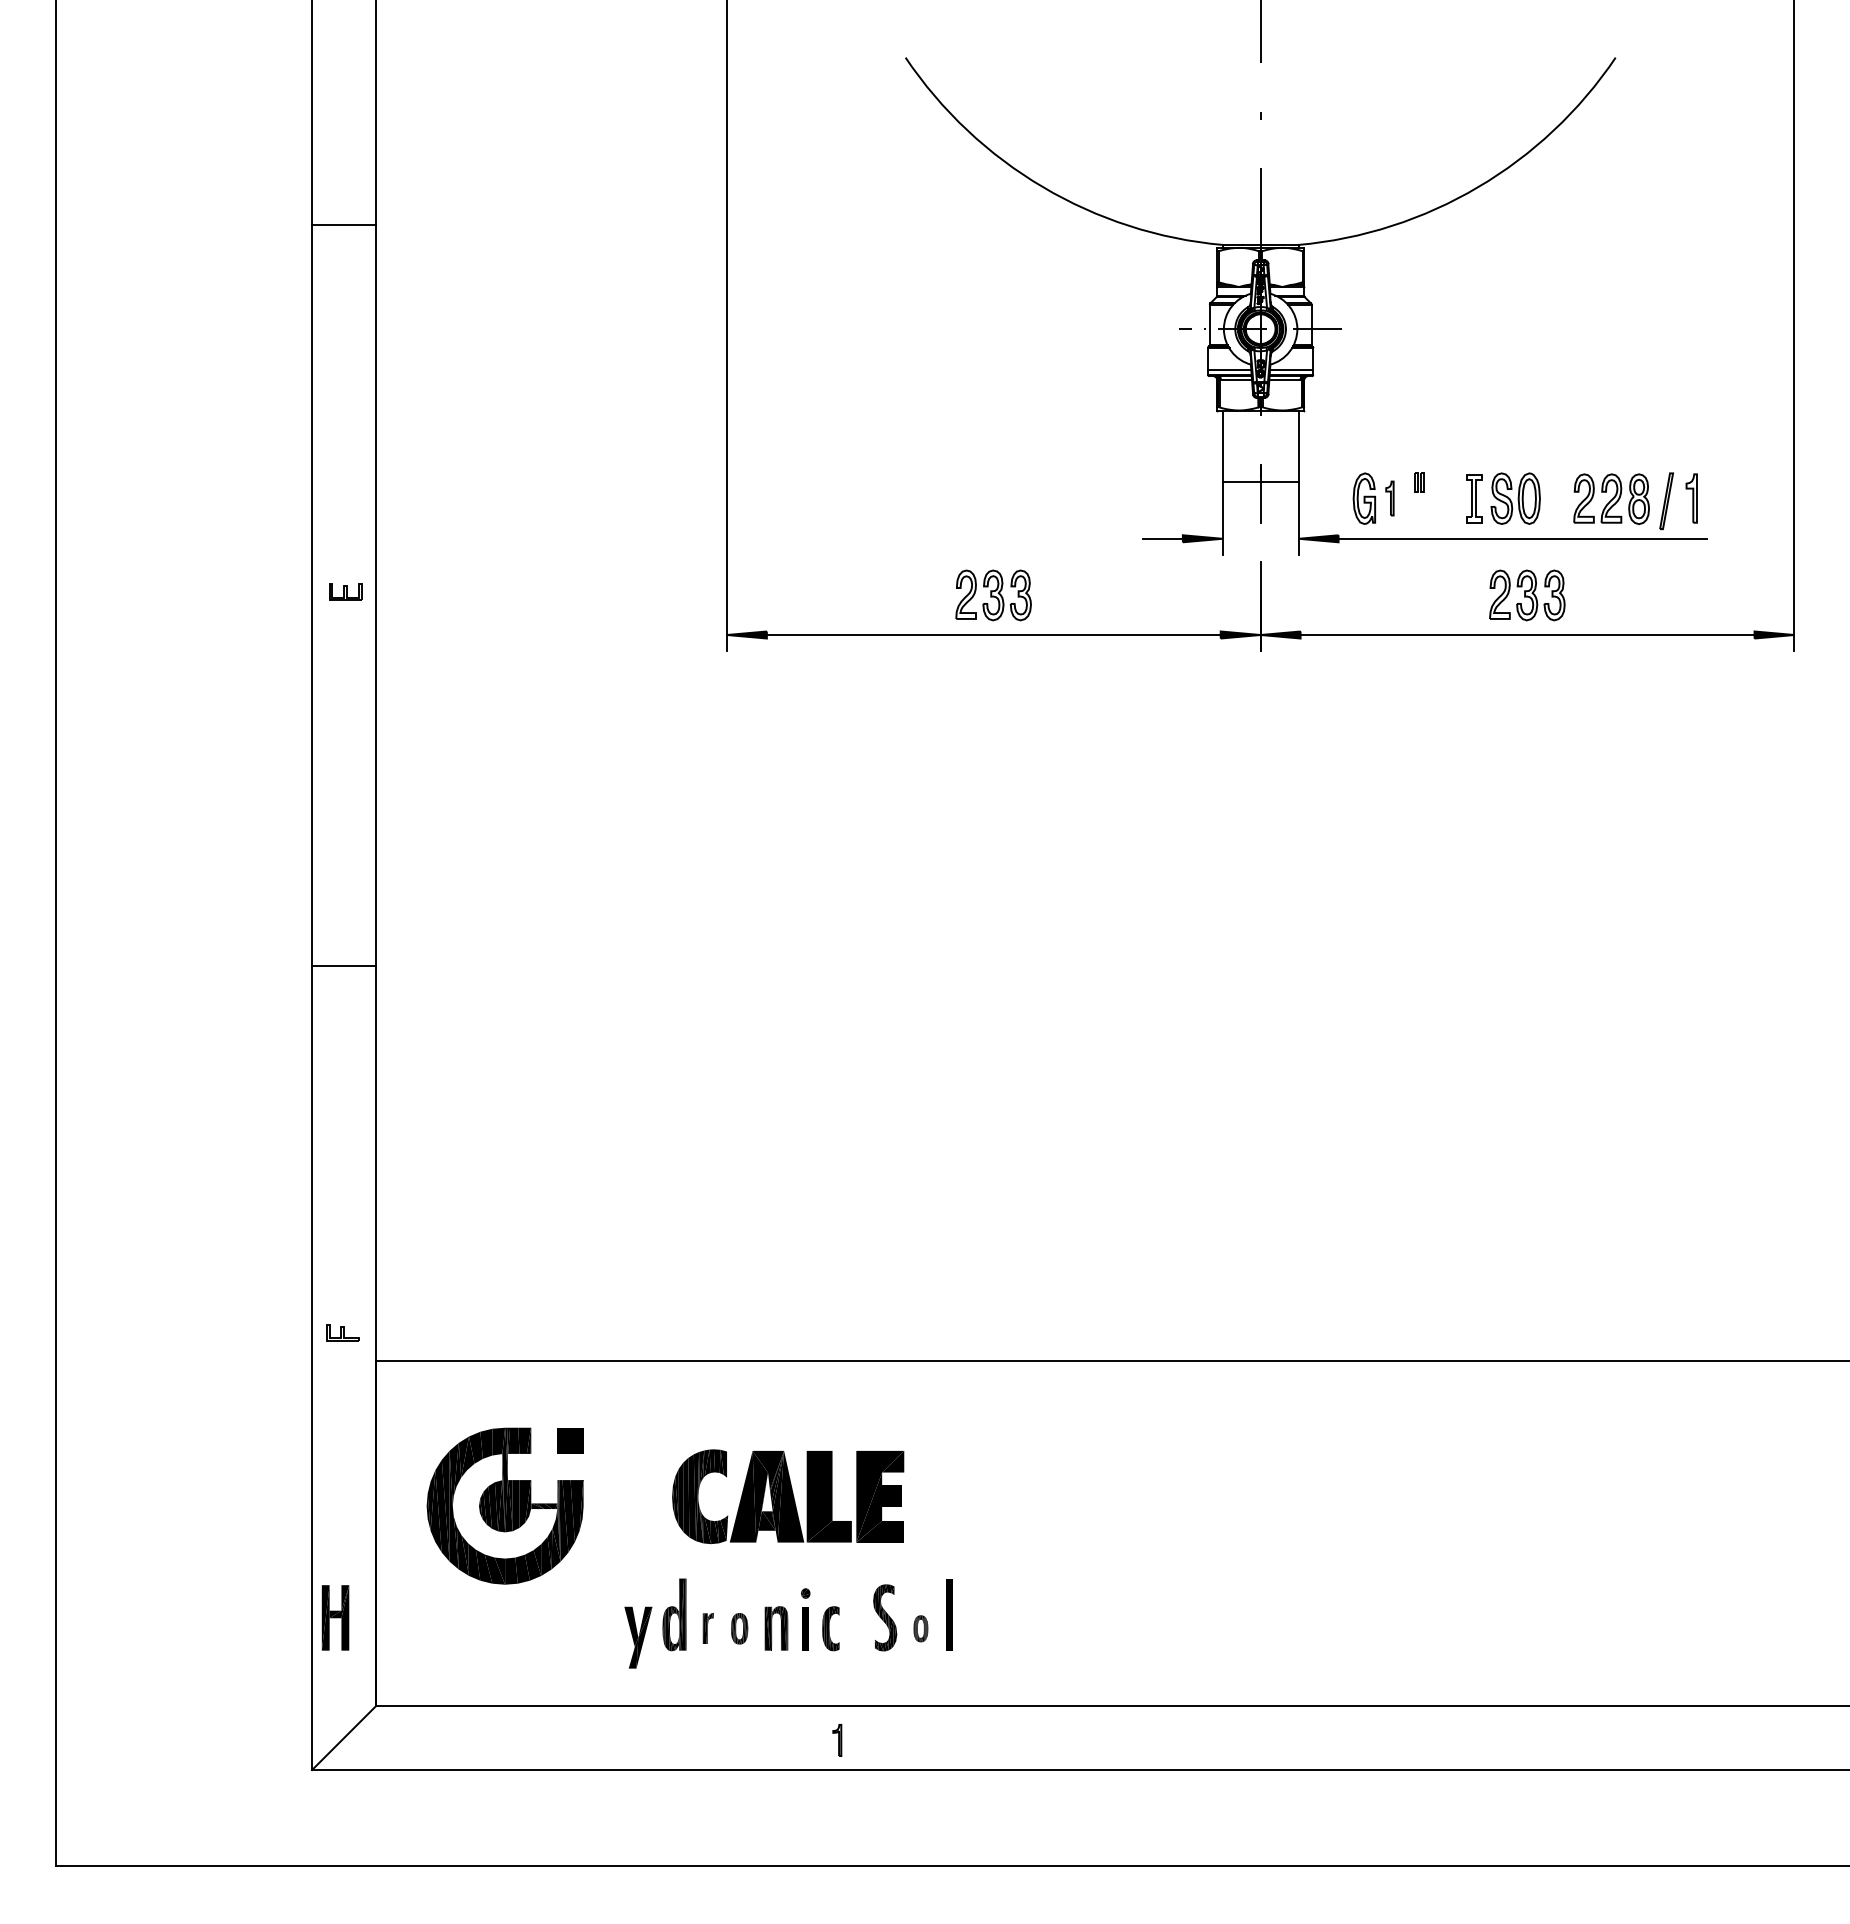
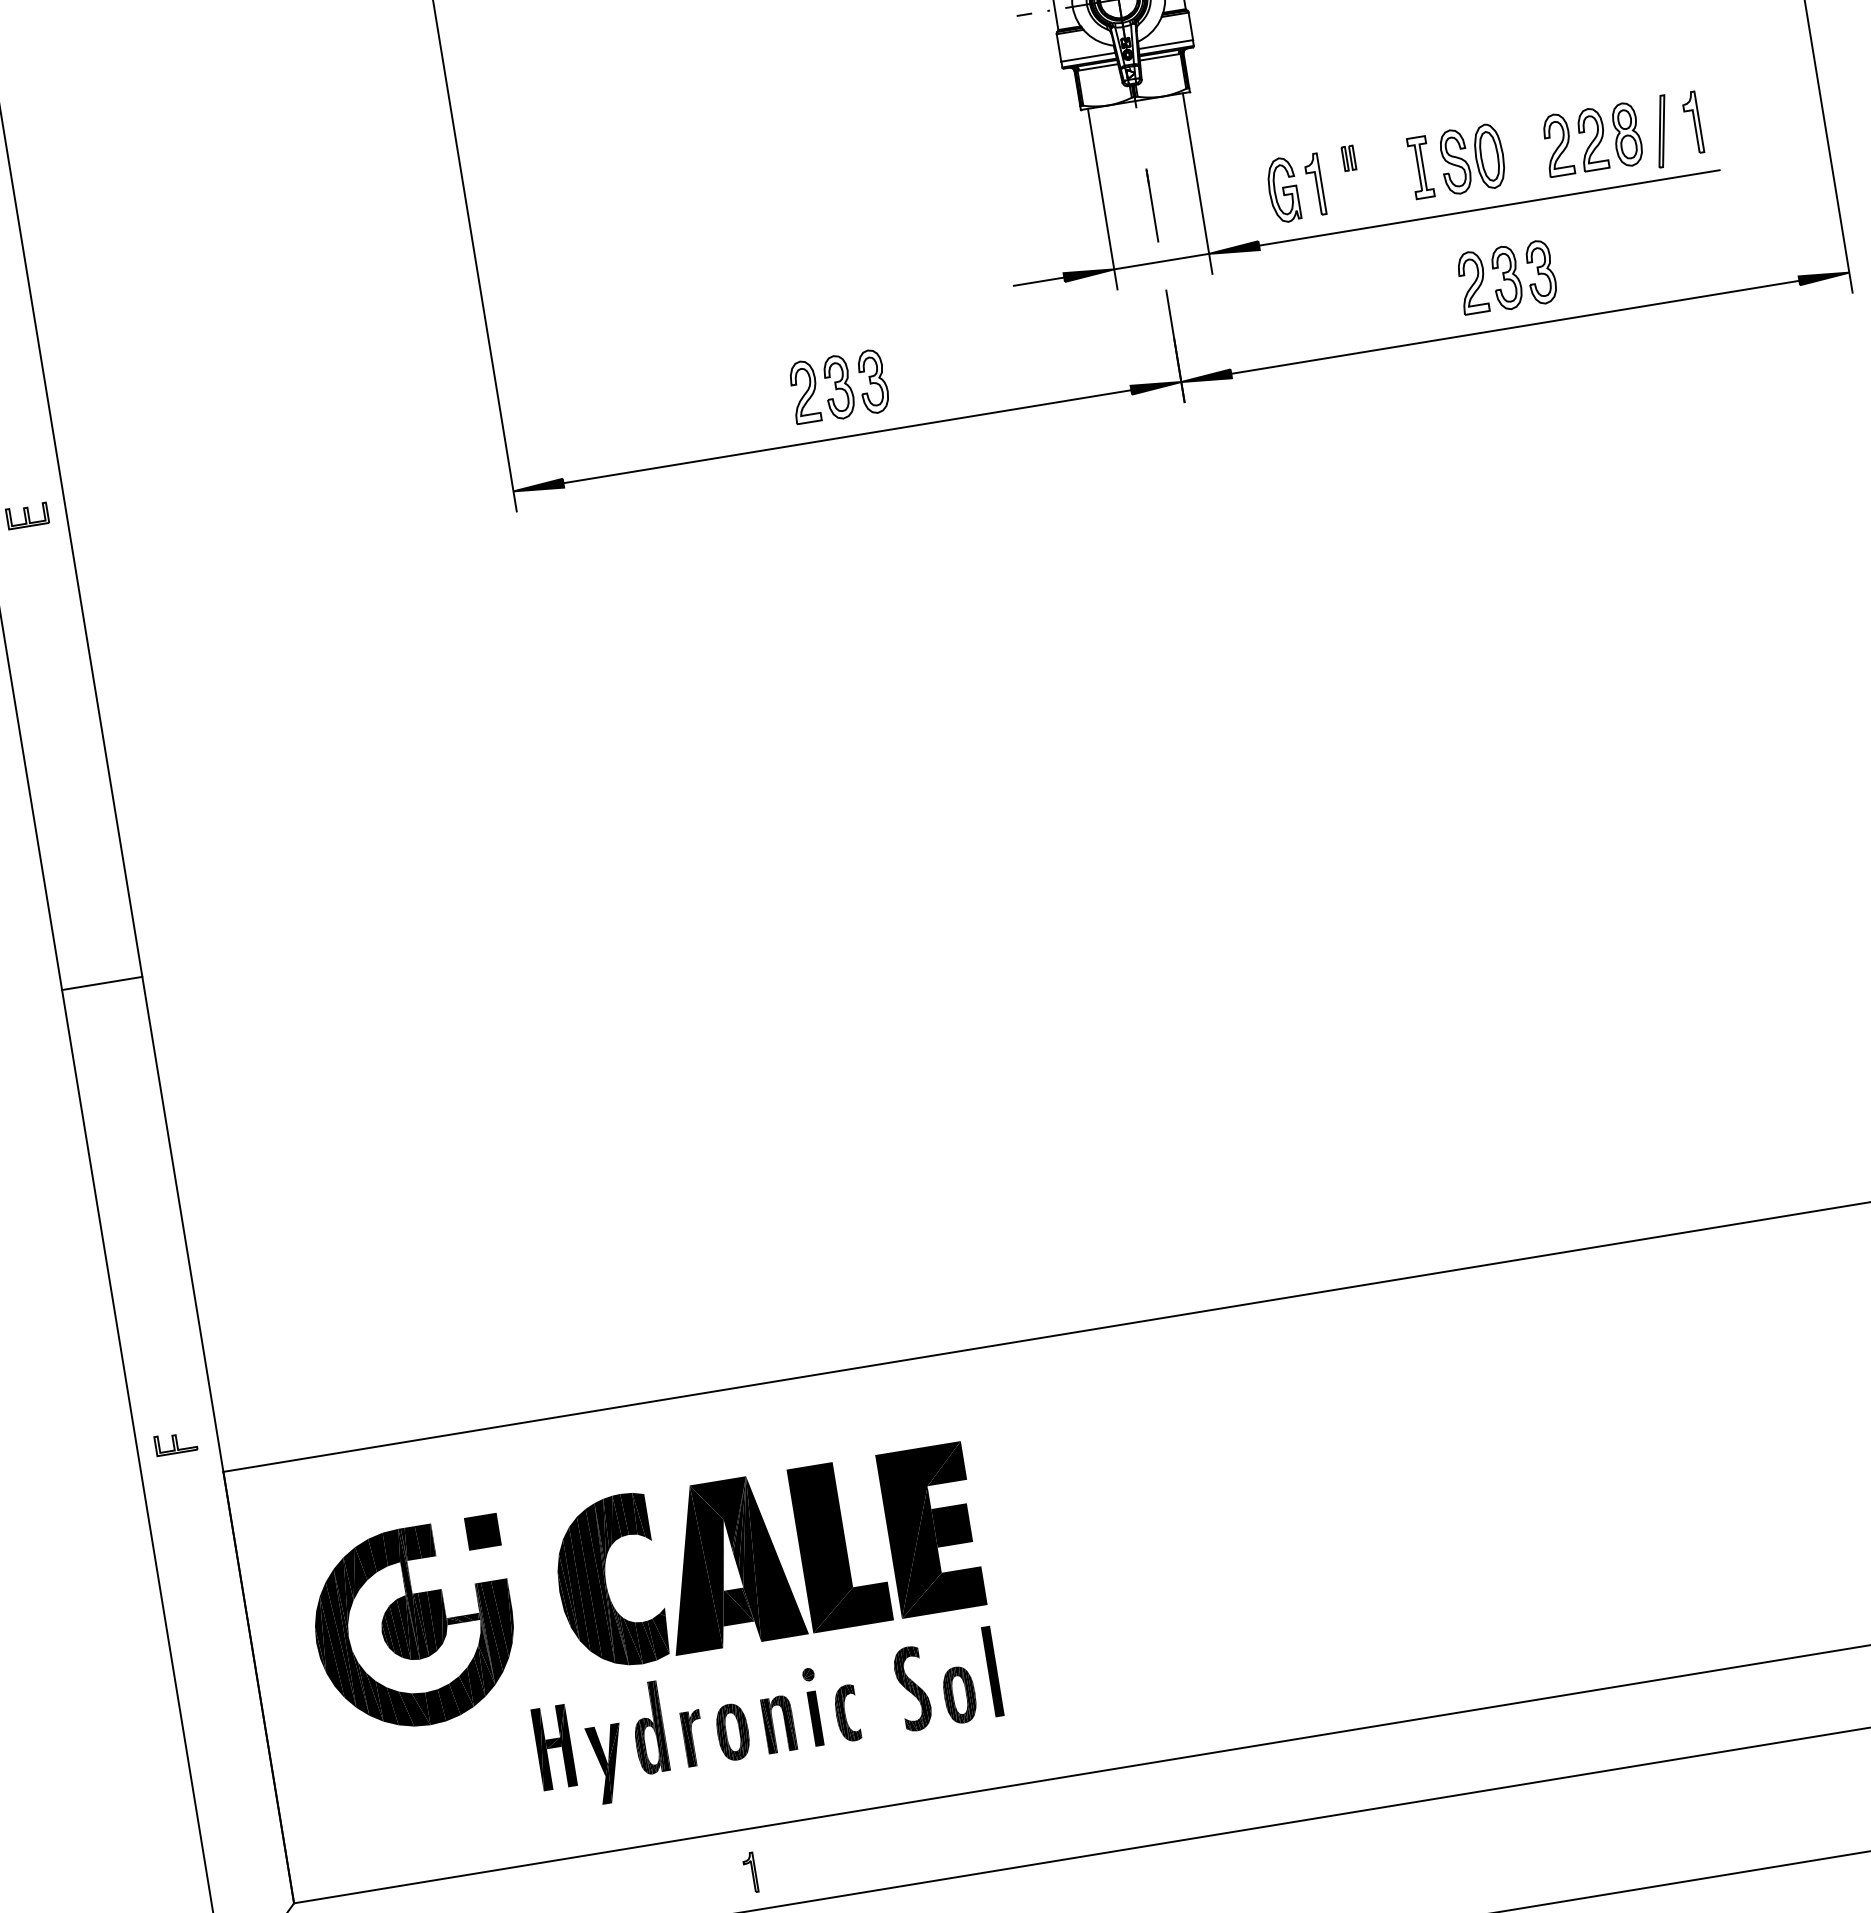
line: (1260, 481) -> (1161, 261), moved
part: (1389, 498) -> (1314, 184), size x1.43
part: (787, 1496) -> (765, 1556), size x1.43
part: (335, 1617) -> (554, 1747), moved
part: (708, 1628) -> (693, 1738), size x1.43
part: (739, 1628) -> (732, 1732), size x1.43
part: (920, 1628) -> (959, 1694), size x1.67
part: (837, 1740) -> (750, 1872), moved

